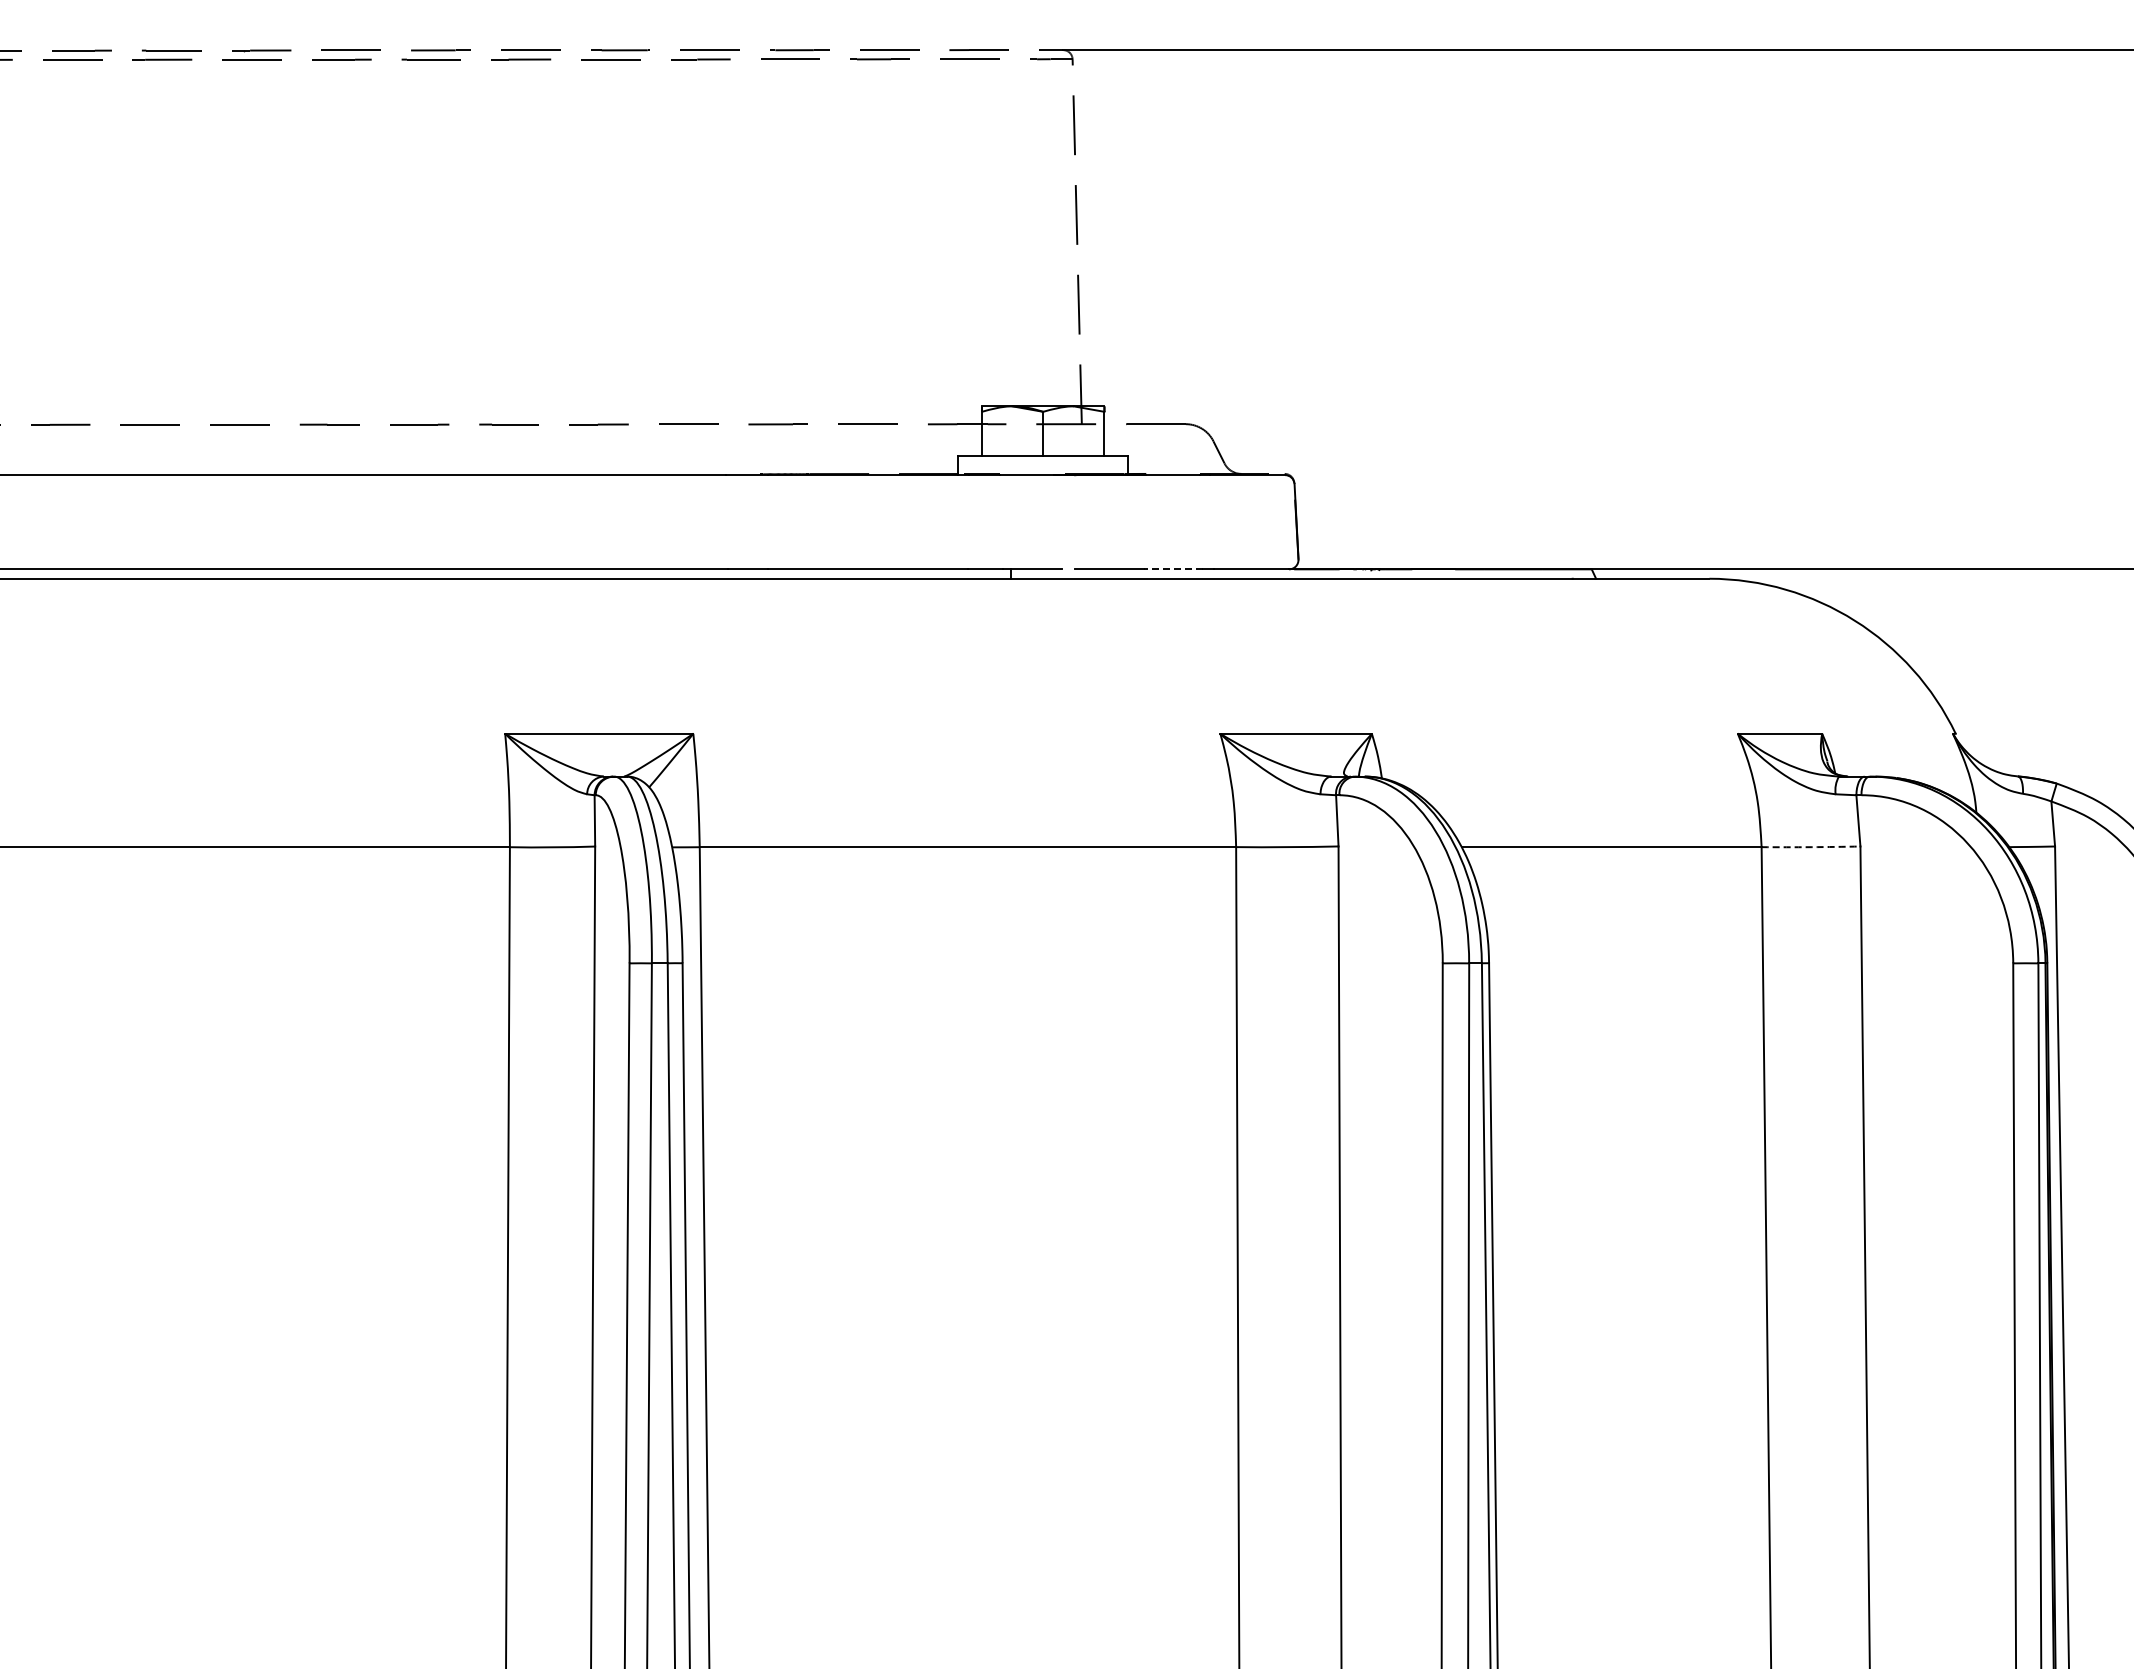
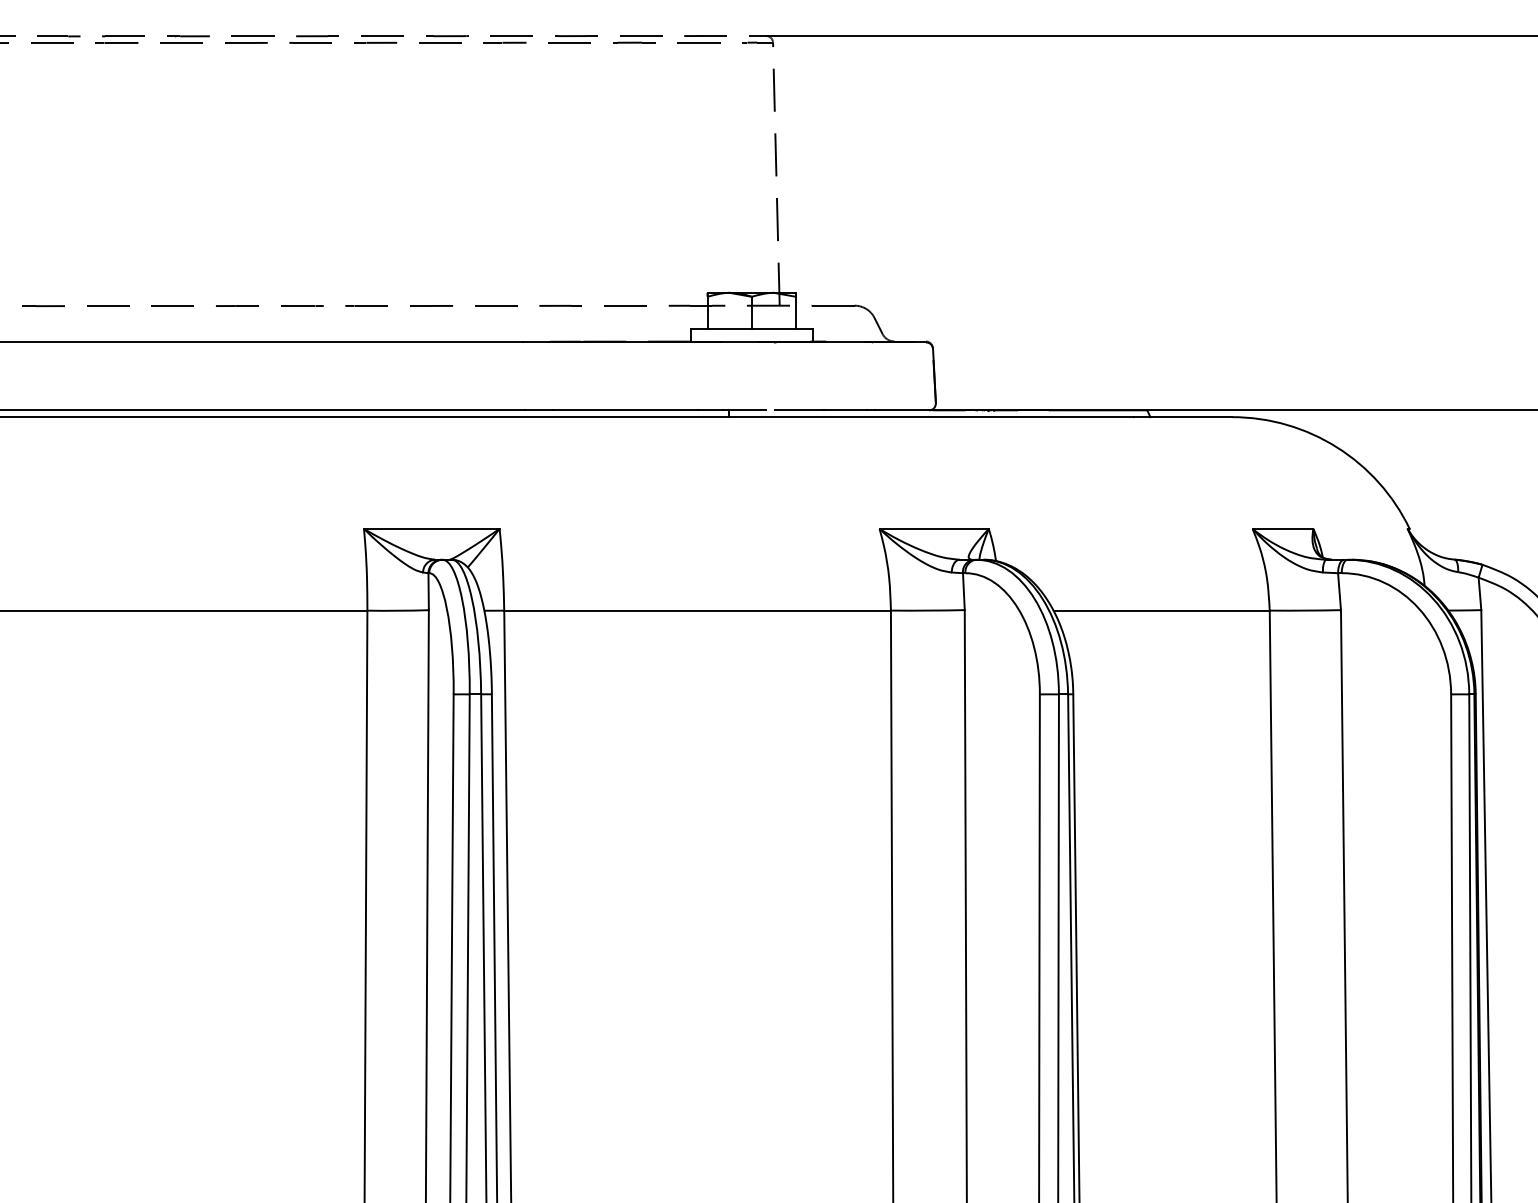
line: (1173, 569) -> (845, 410), dashed -> solid
arc: (1811, 847) -> (1305, 610), dashed -> solid

